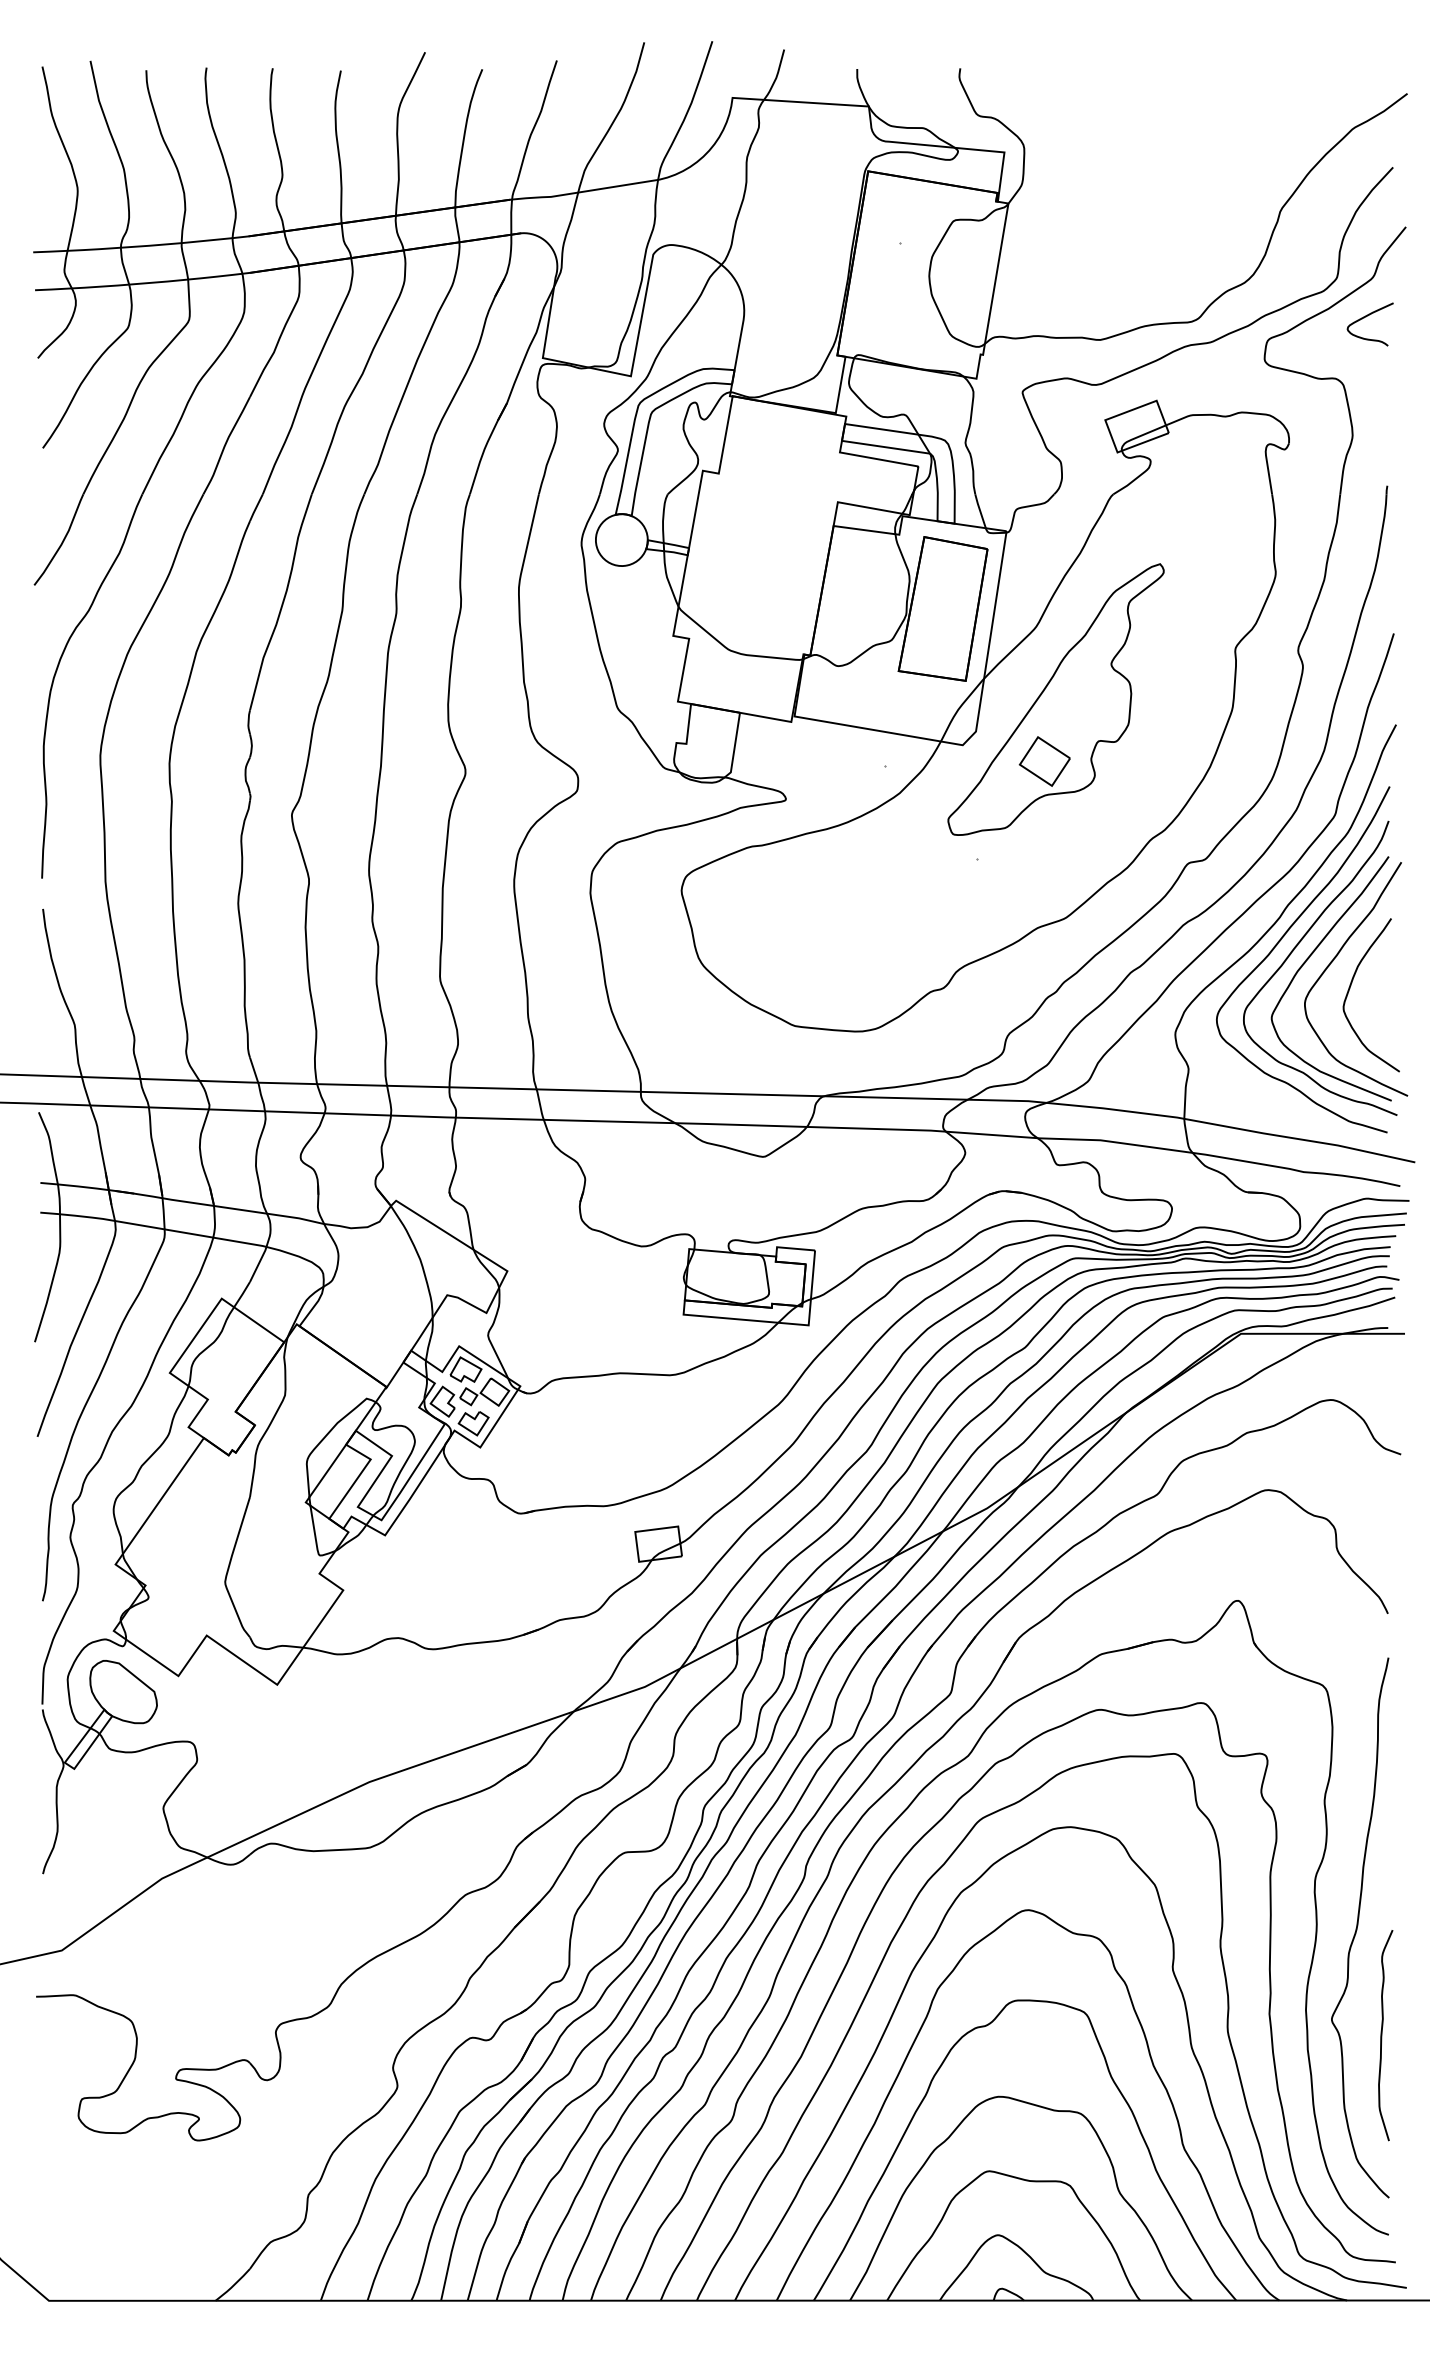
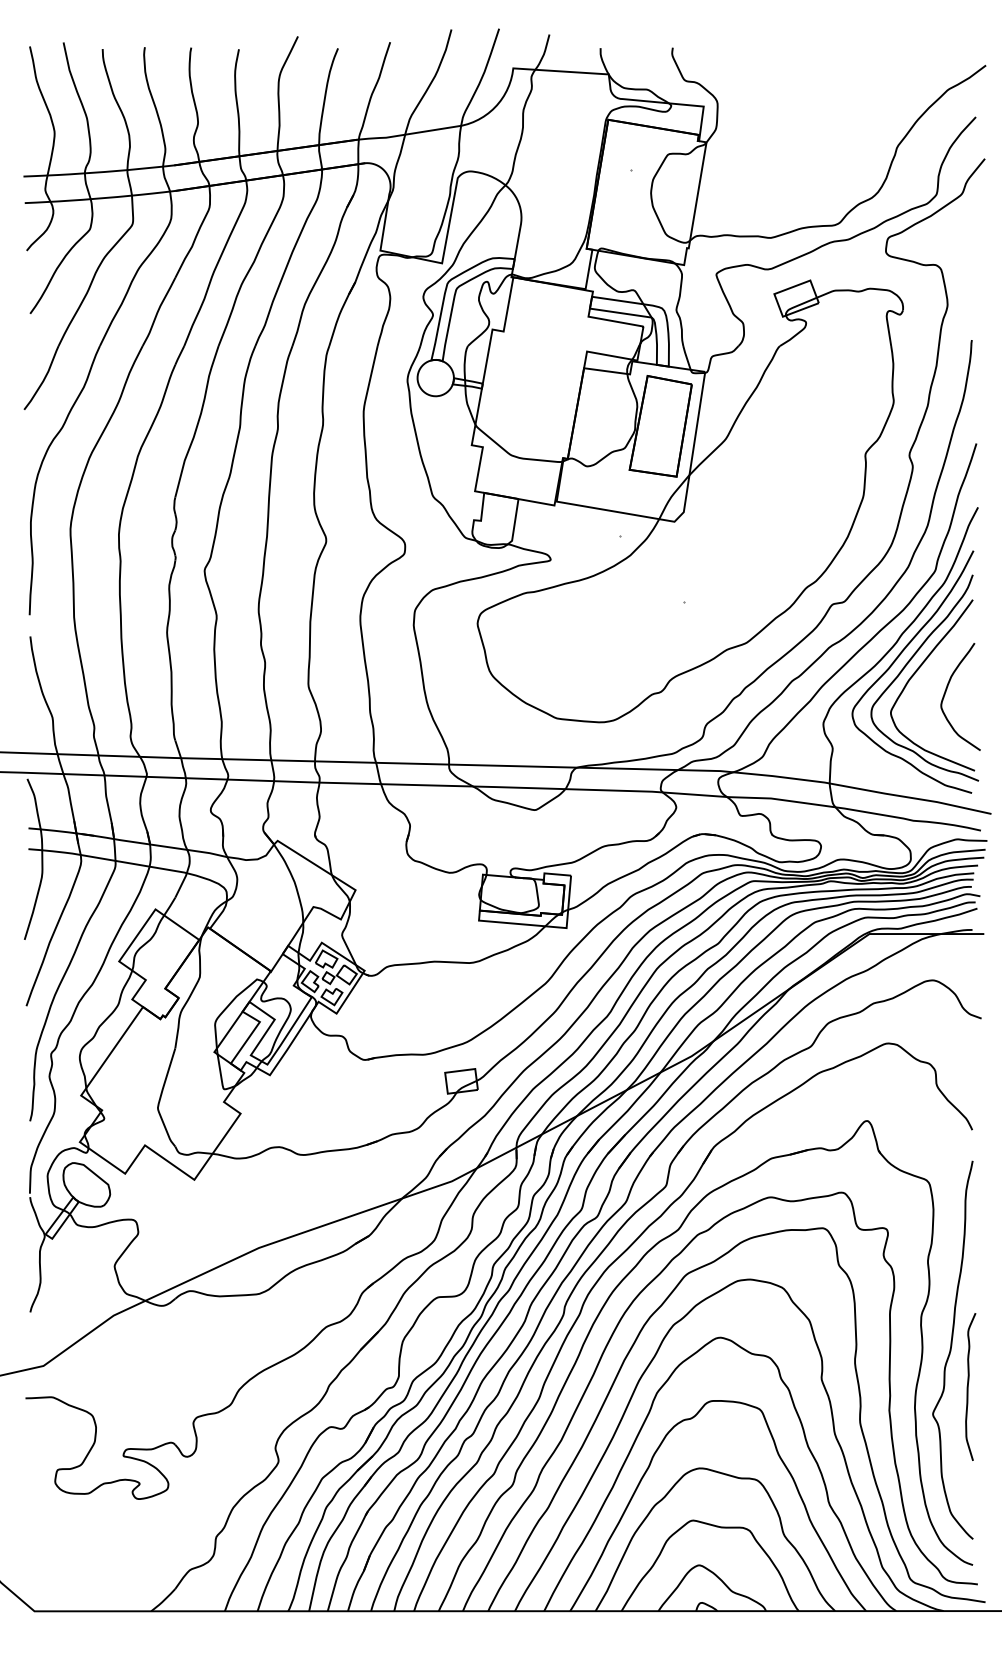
curve: (1366, 317) -> (957, 222), removed
part: (1055, 699) -> (739, 489), removed
curve: (1333, 961) -> (934, 673), removed
curve: (1382, 2035) -> (968, 1386), moved

